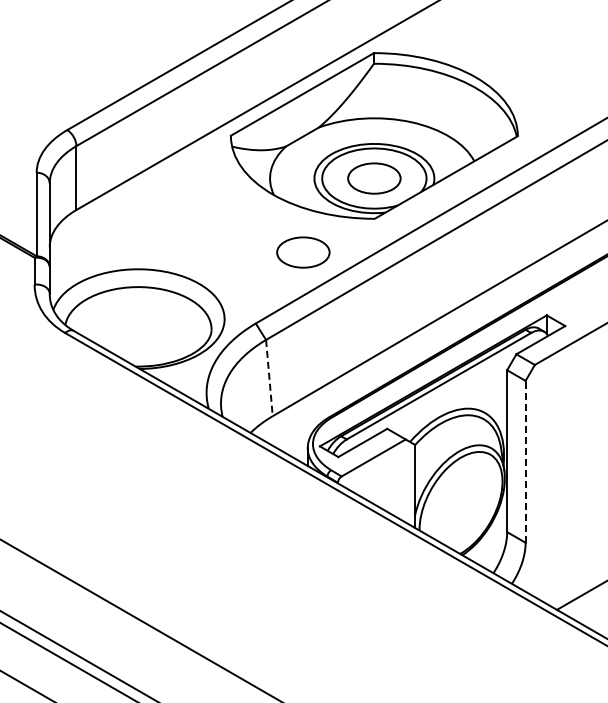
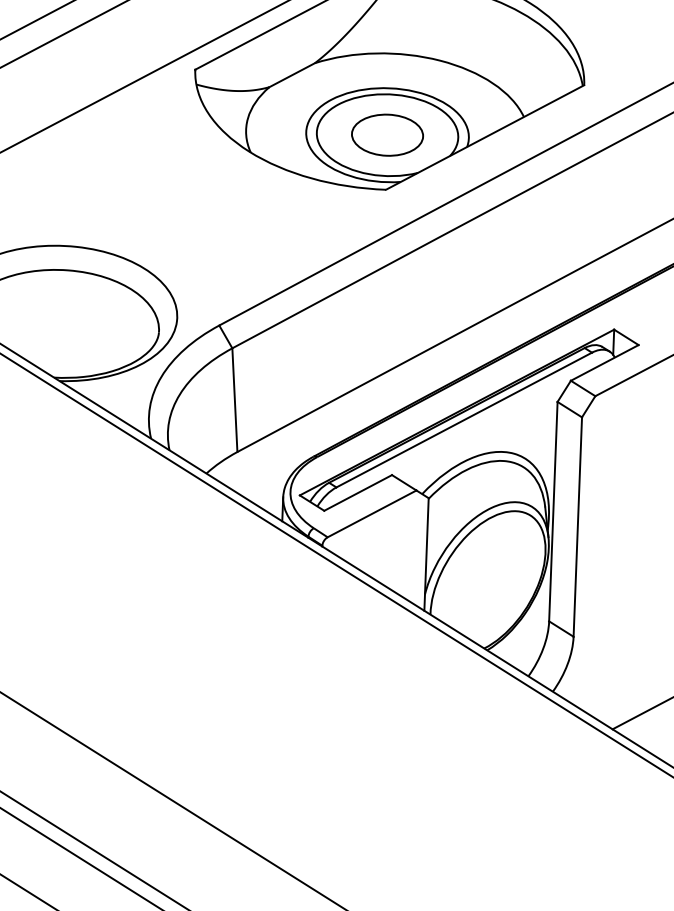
part: (303, 252) -> (287, 231), removed
line: (269, 378) -> (234, 400), dashed -> solid
line: (525, 461) -> (577, 526), dashed -> solid

